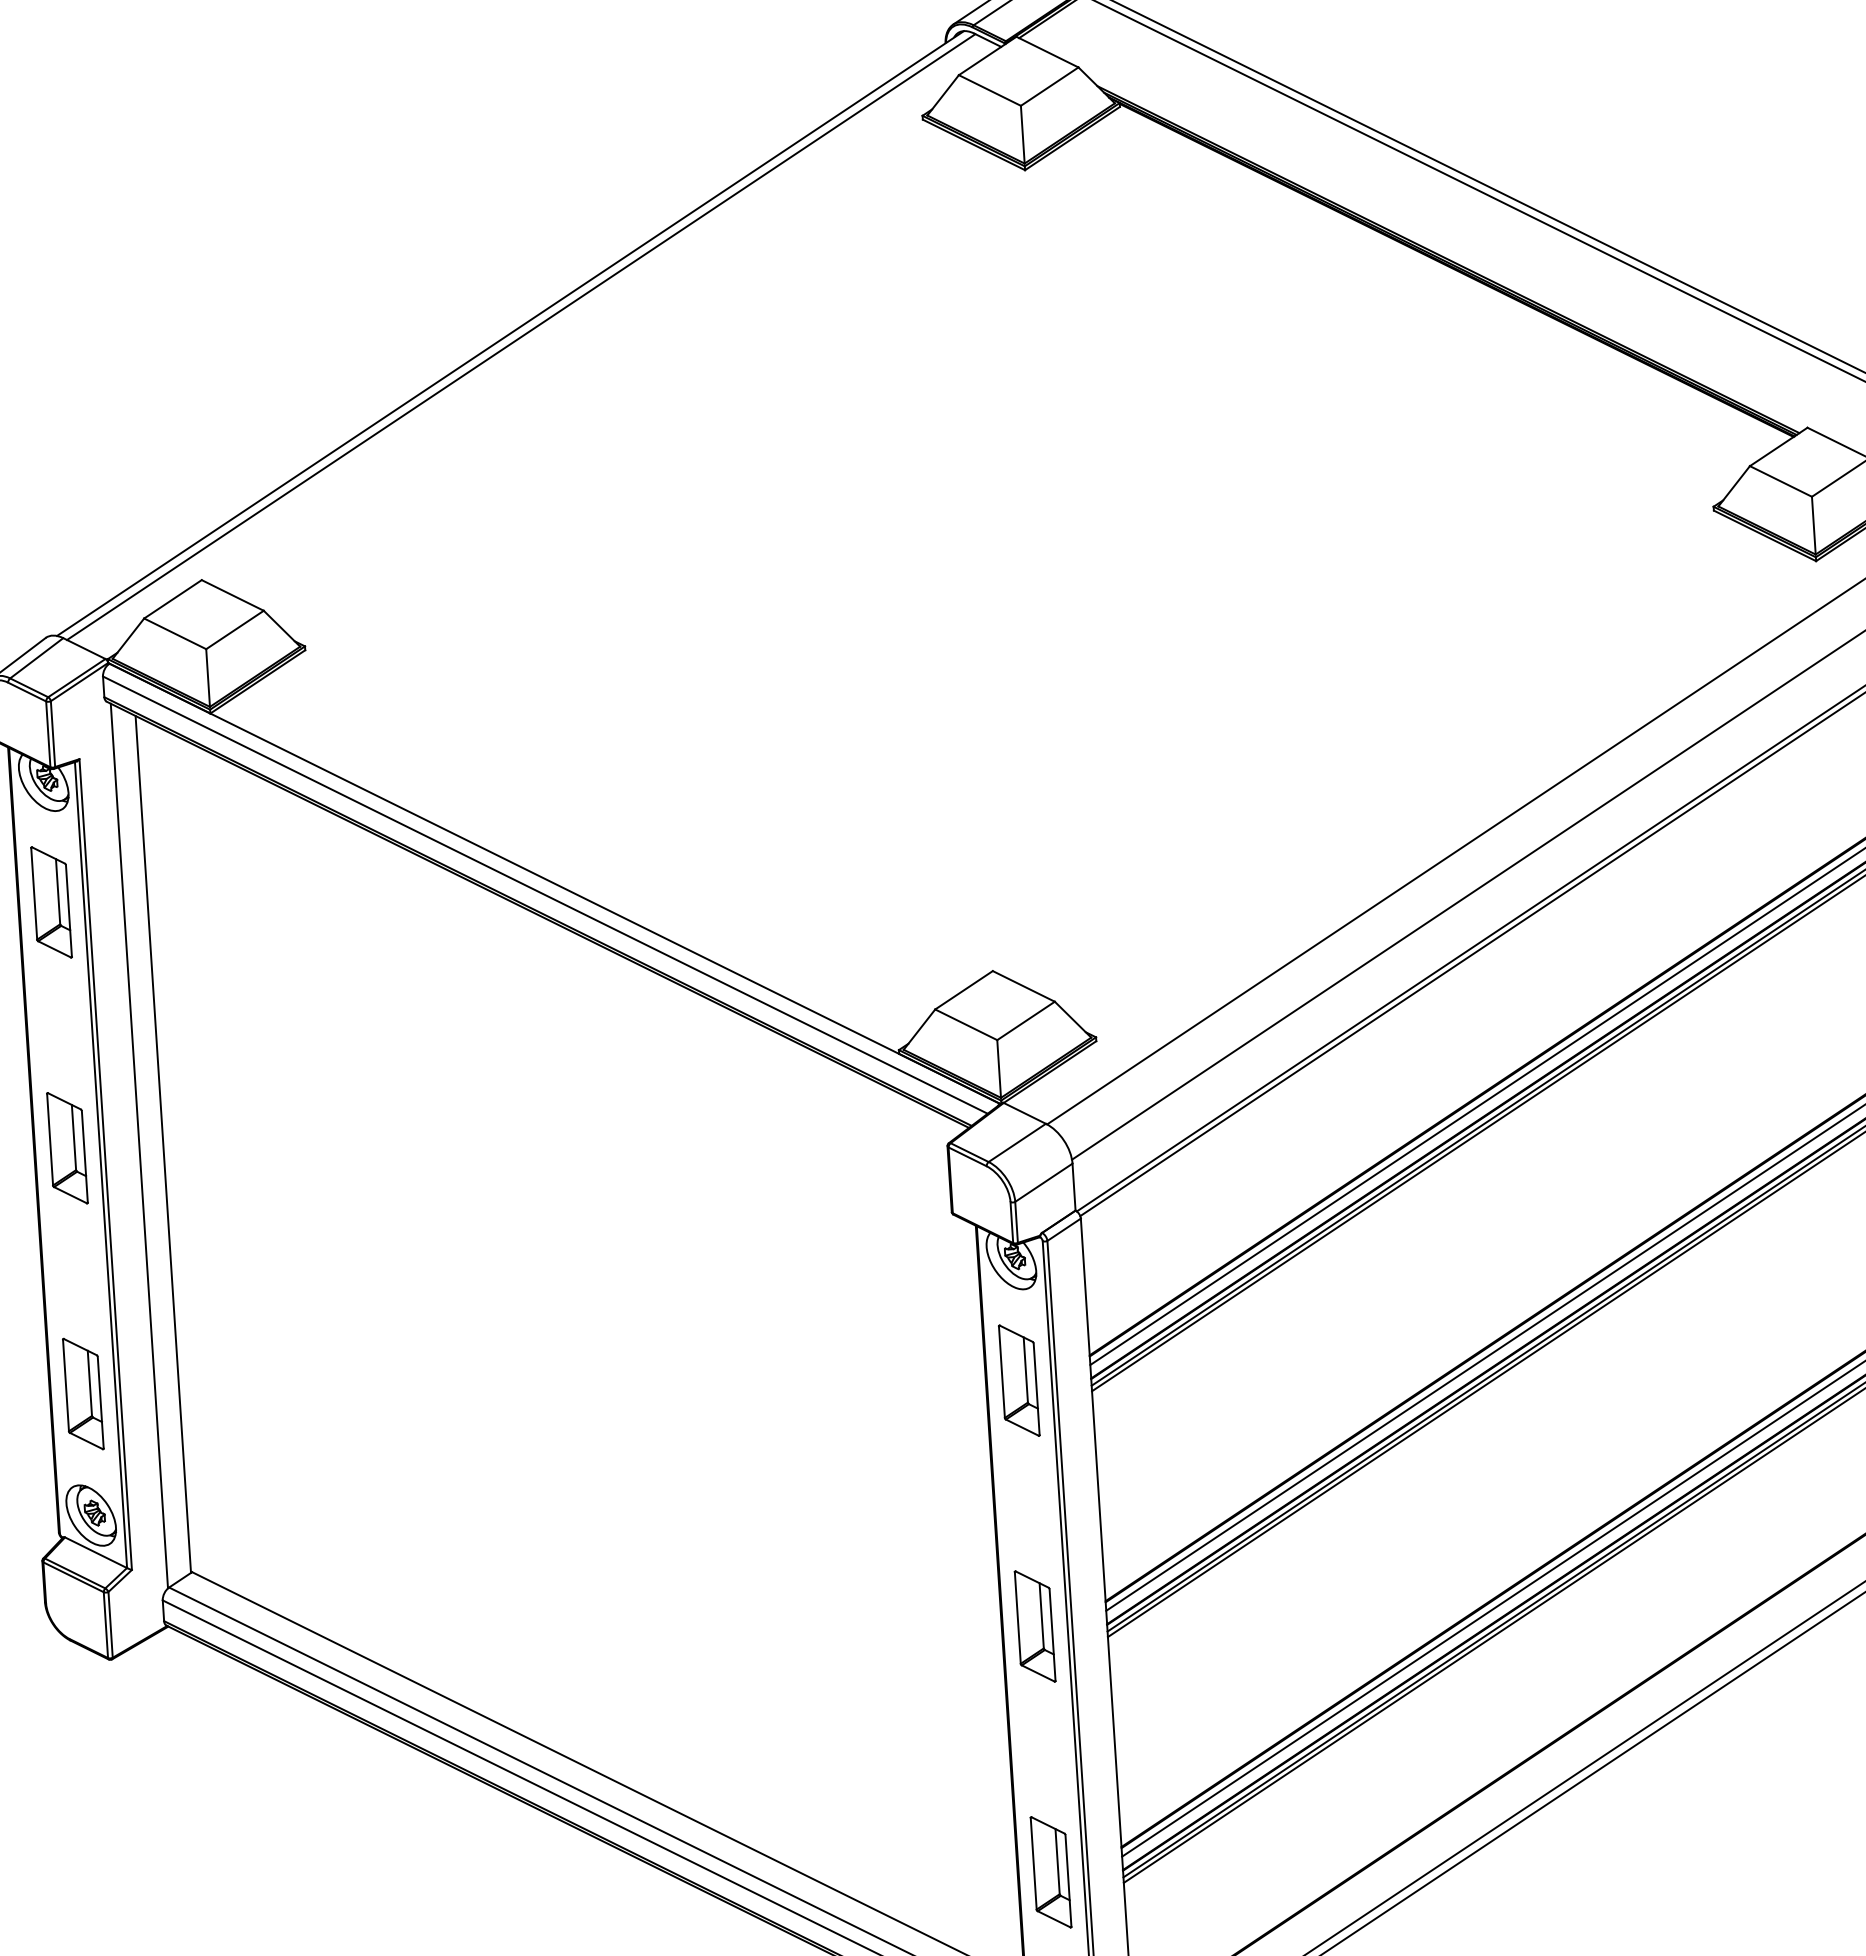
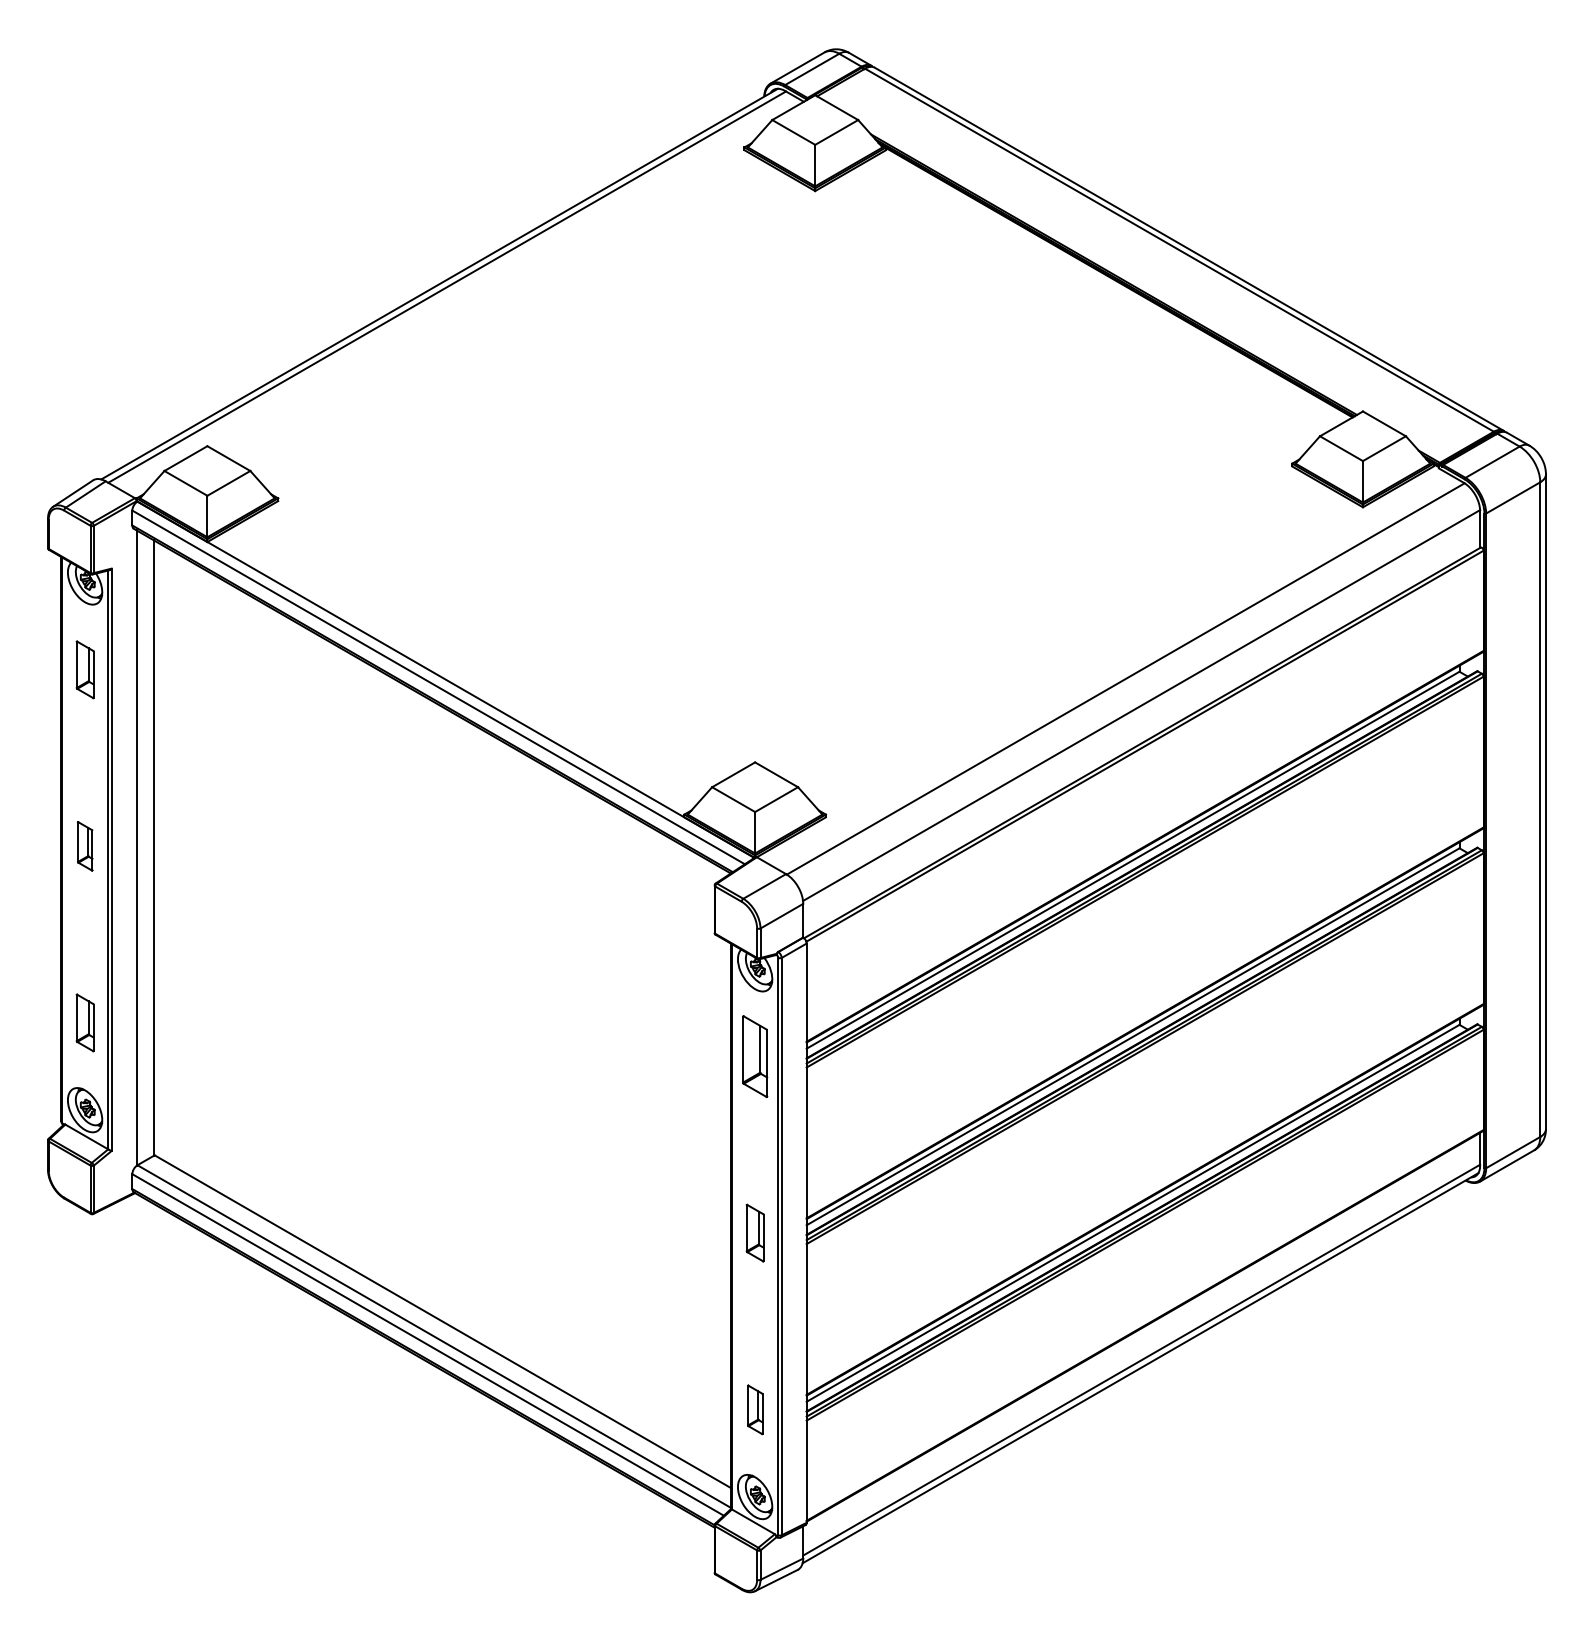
part: (52, 901) -> (85, 669), size x0.7
part: (68, 1148) -> (85, 846), size x0.6
part: (83, 1393) -> (85, 1022), size x0.7
part: (1035, 1625) -> (755, 1232), size x0.7
part: (1051, 1871) -> (755, 1409), size x0.6

